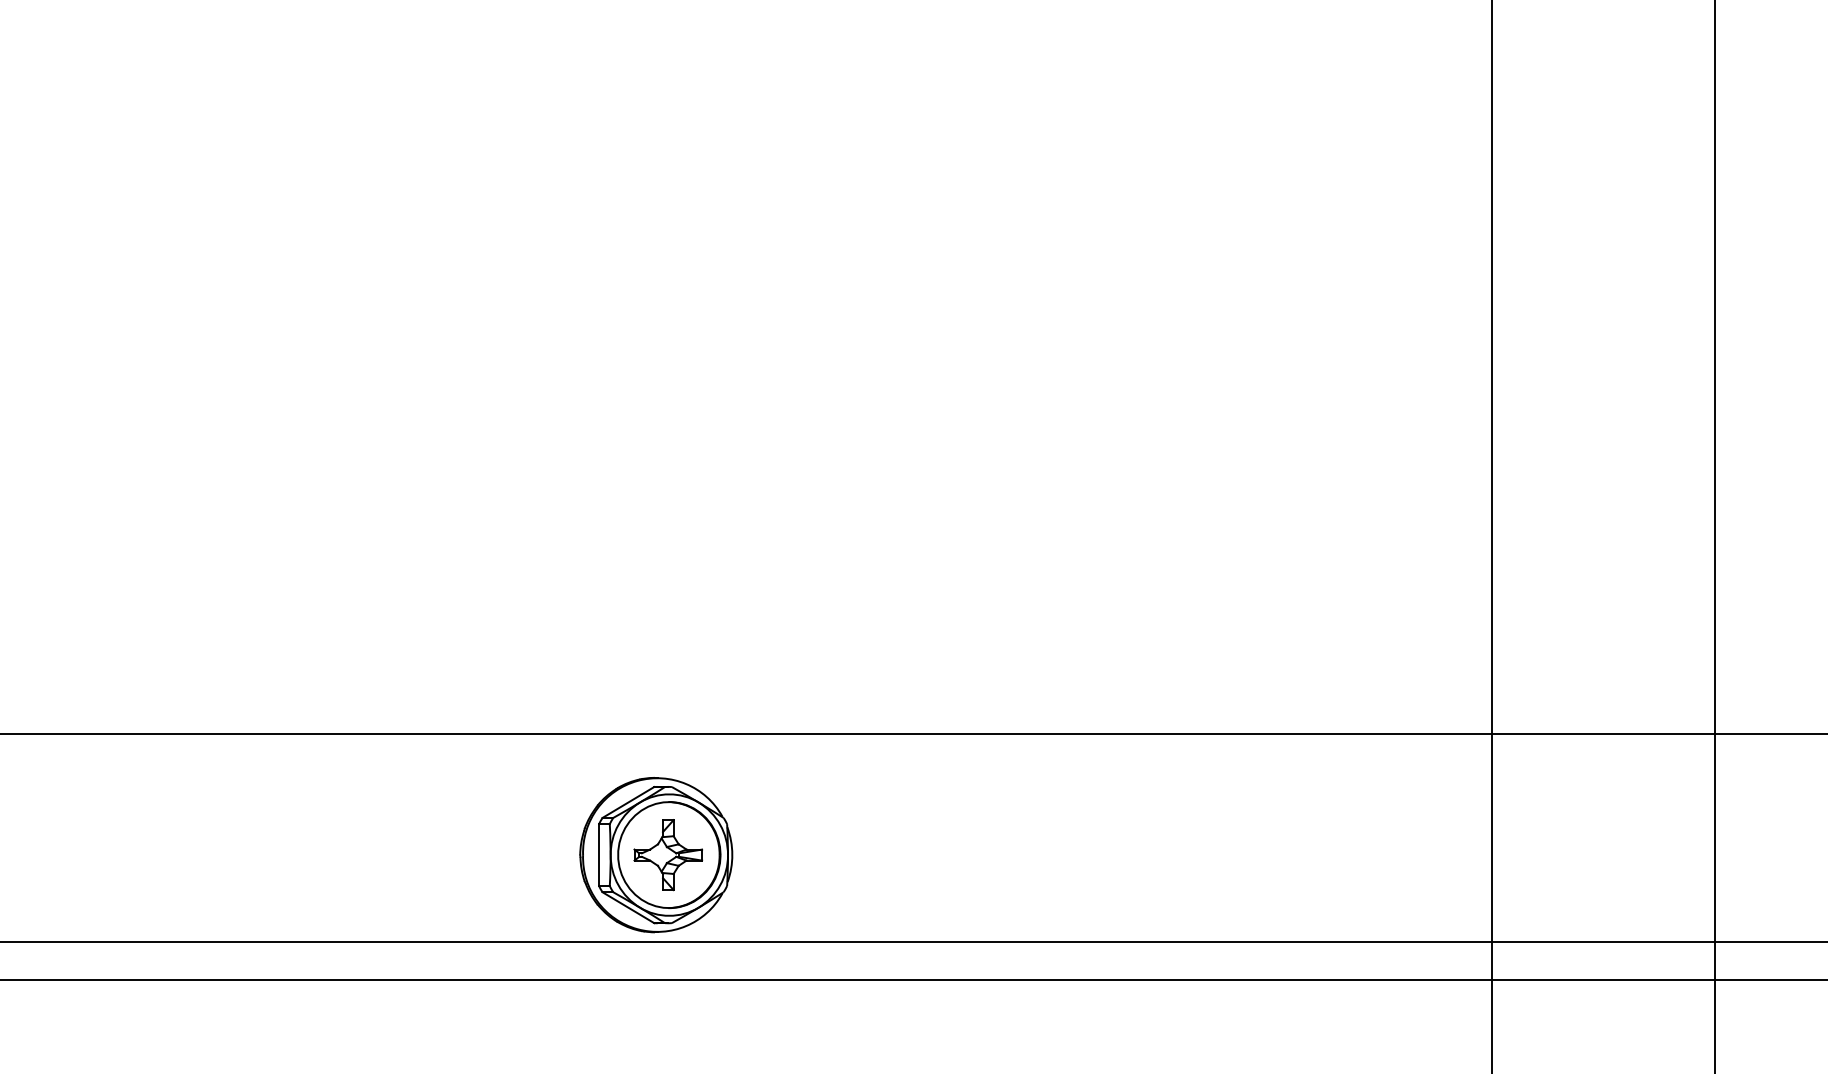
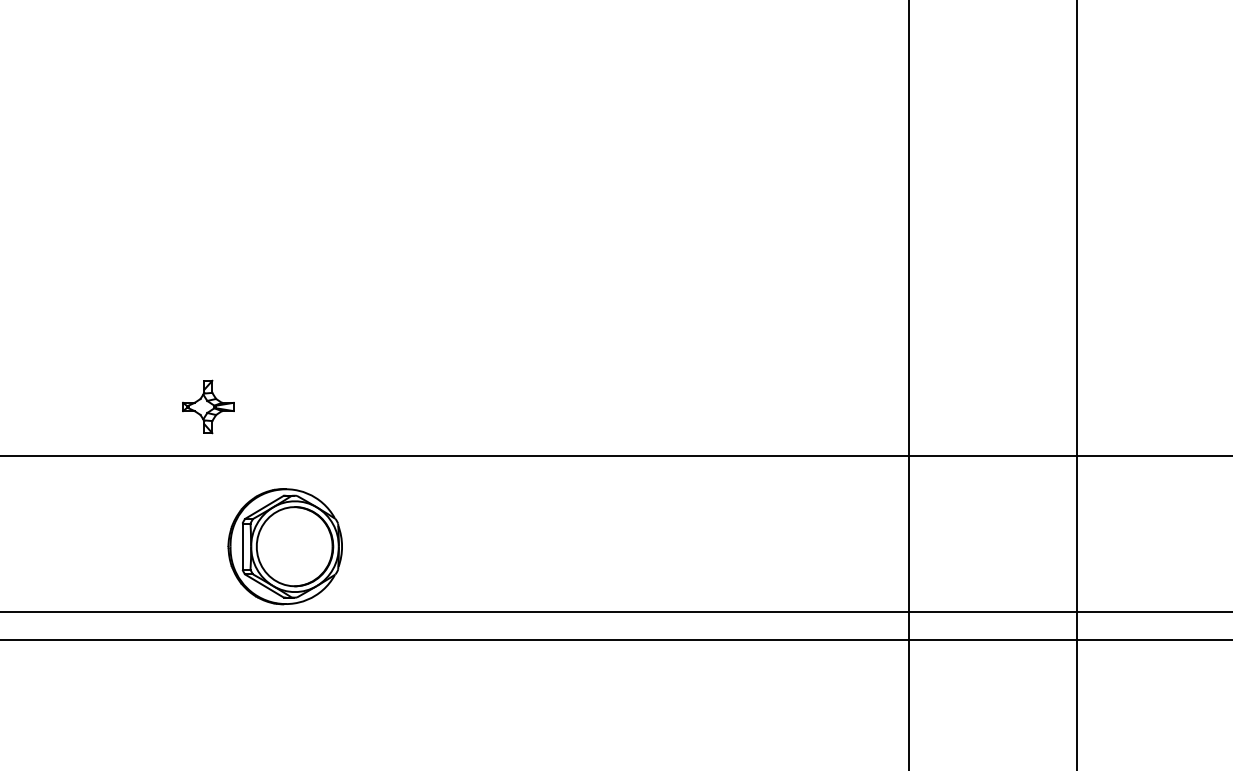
part: (668, 855) -> (208, 407), moved

